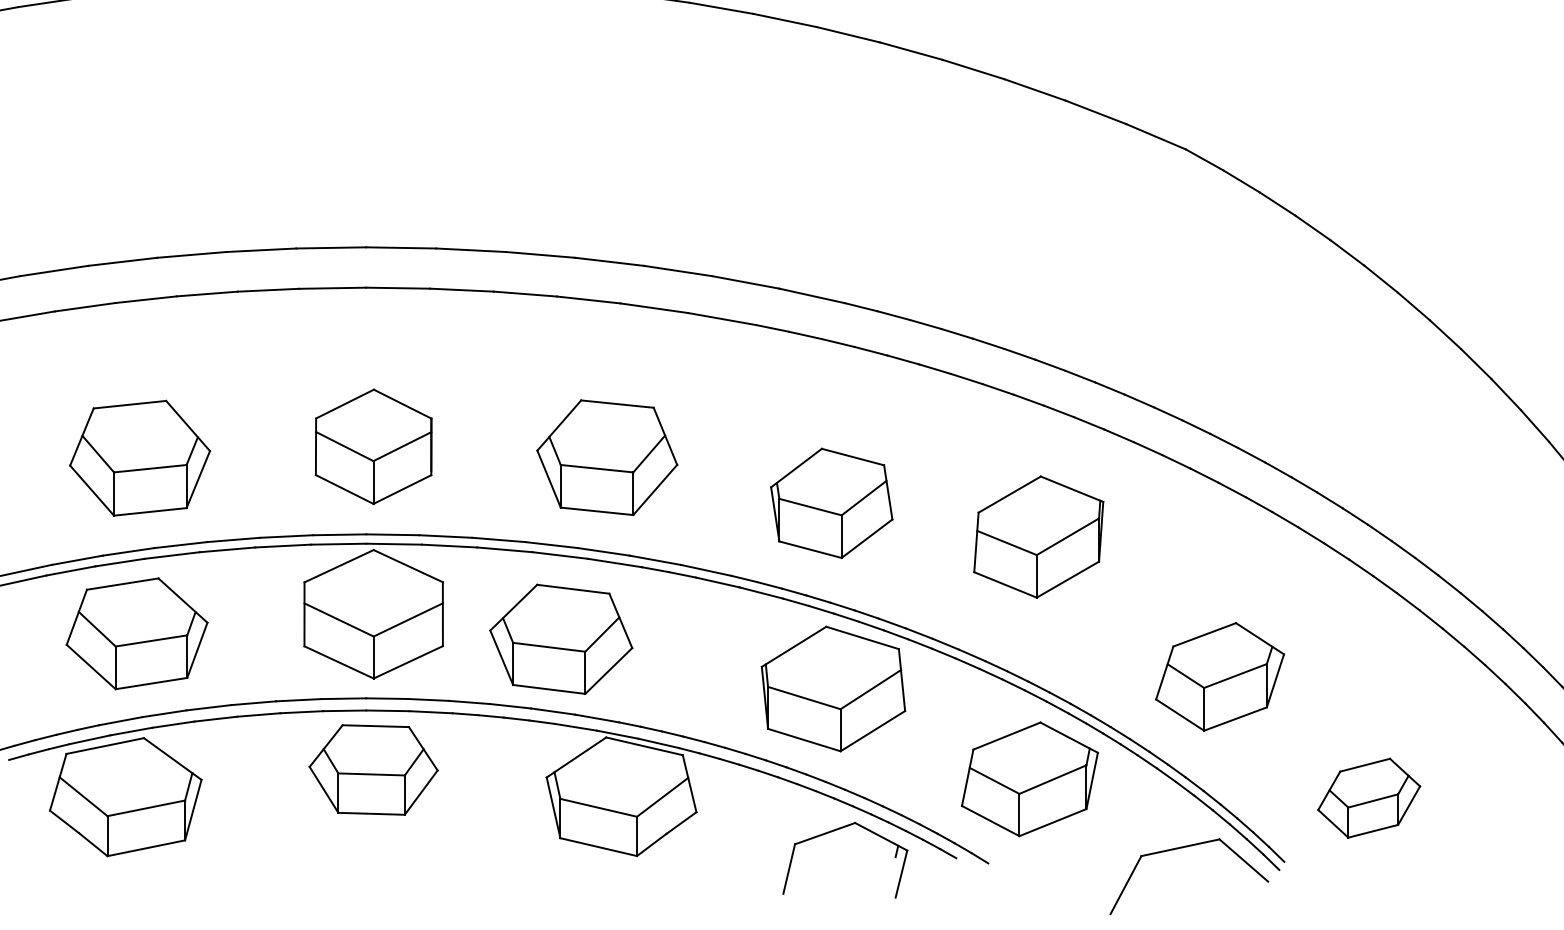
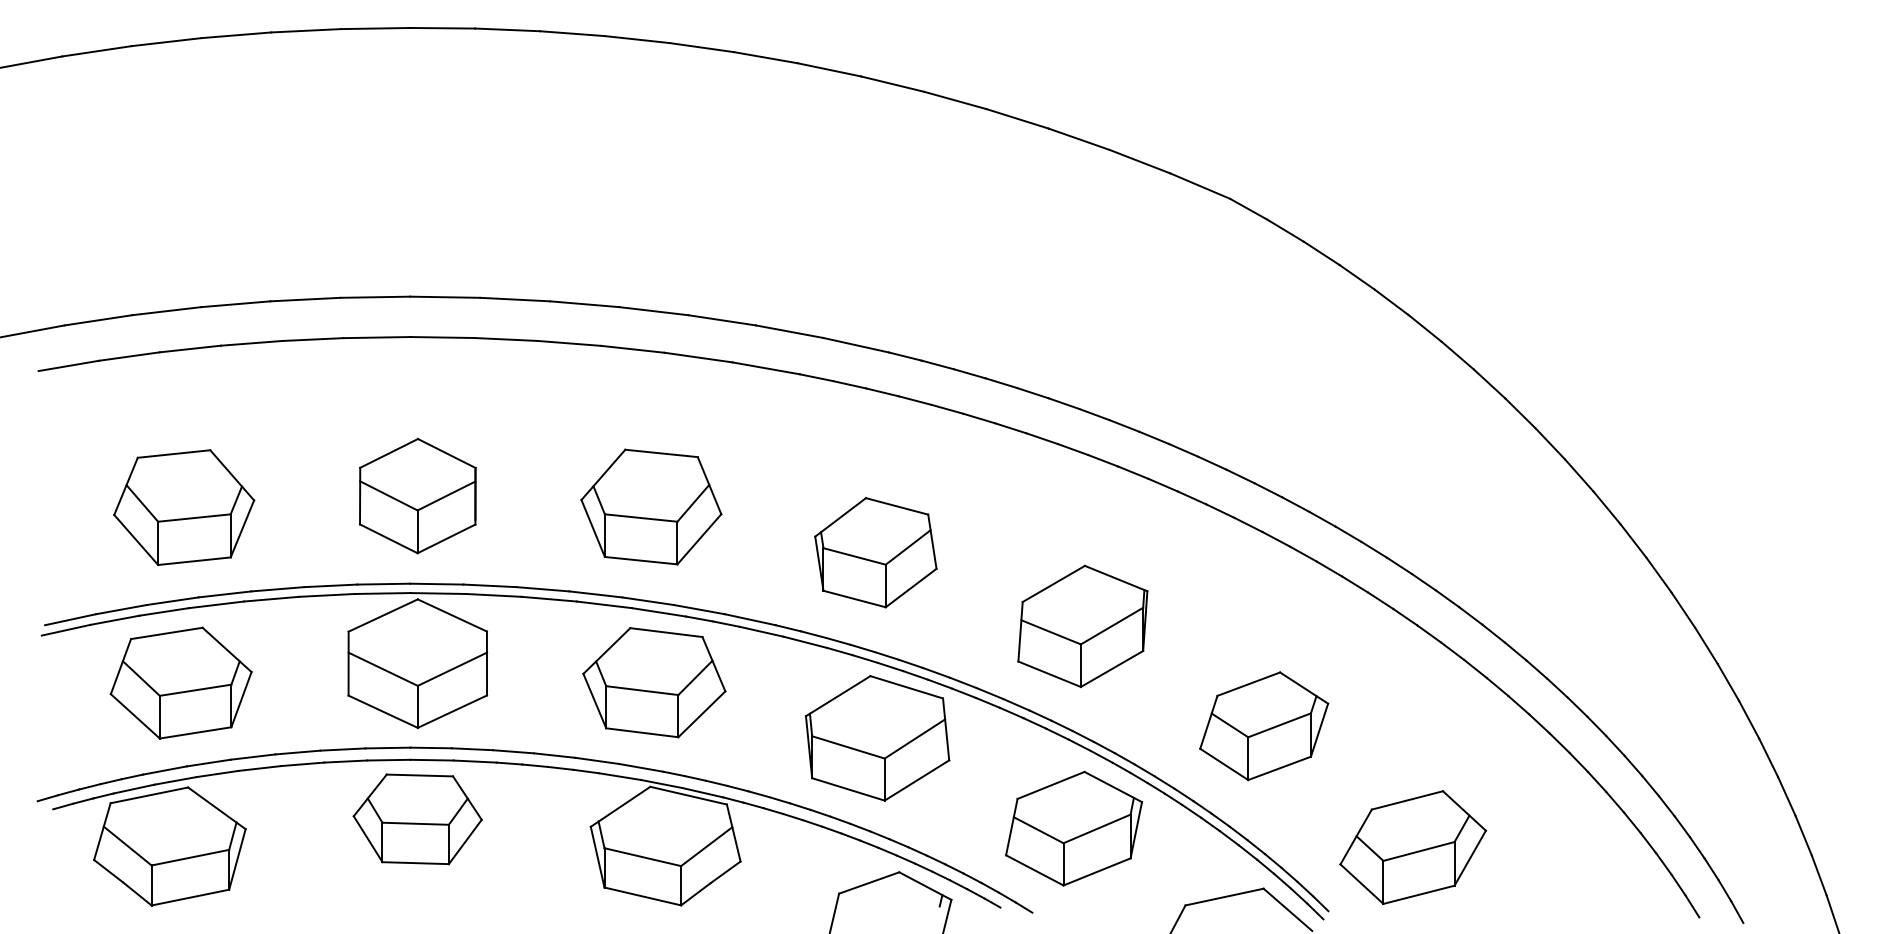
part: (1038, 536) -> (1082, 625), moved
part: (561, 639) -> (654, 682), moved
part: (1369, 798) -> (1413, 847), size x1.43

